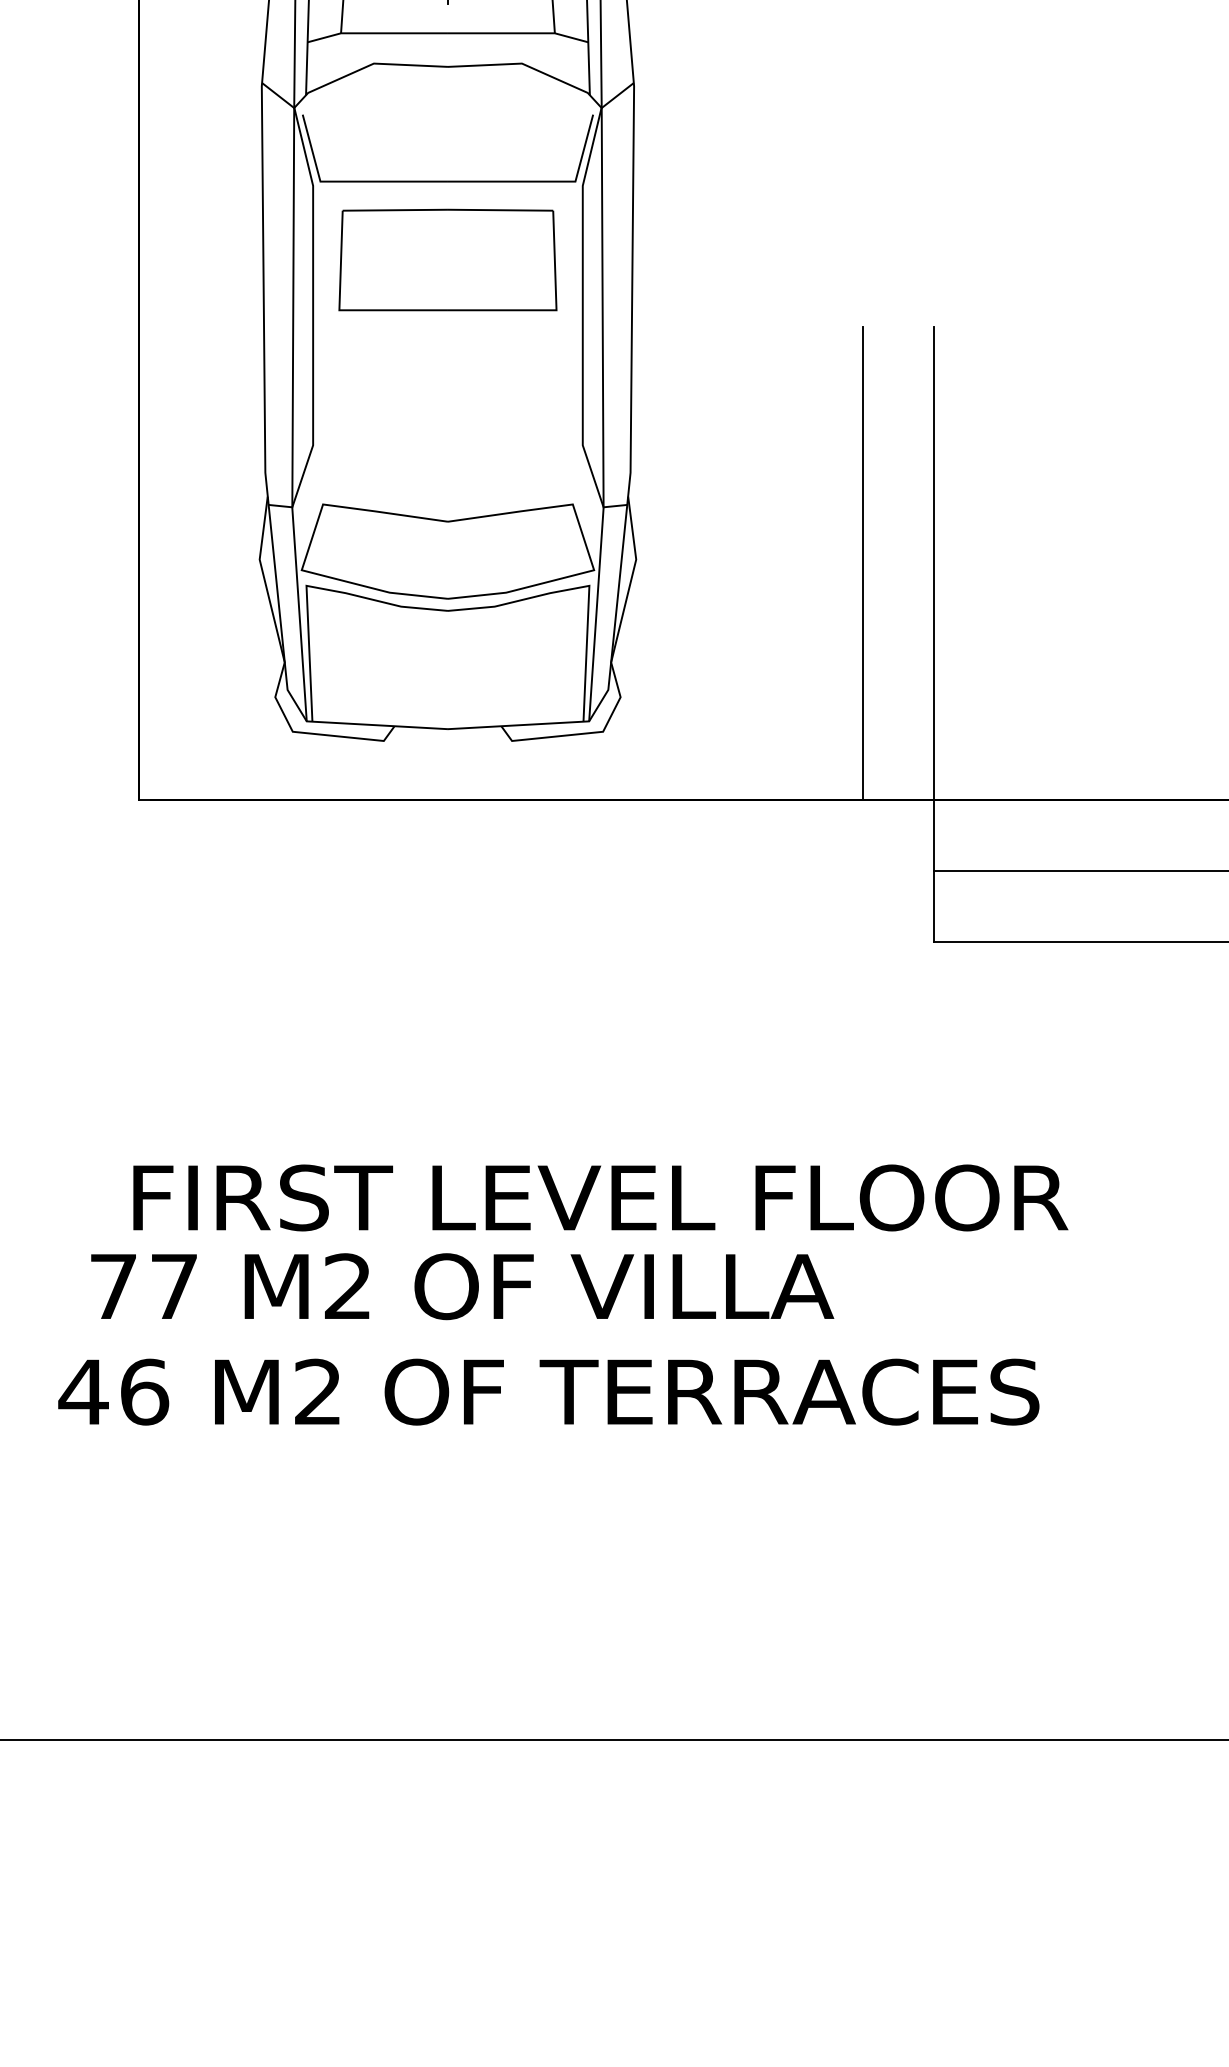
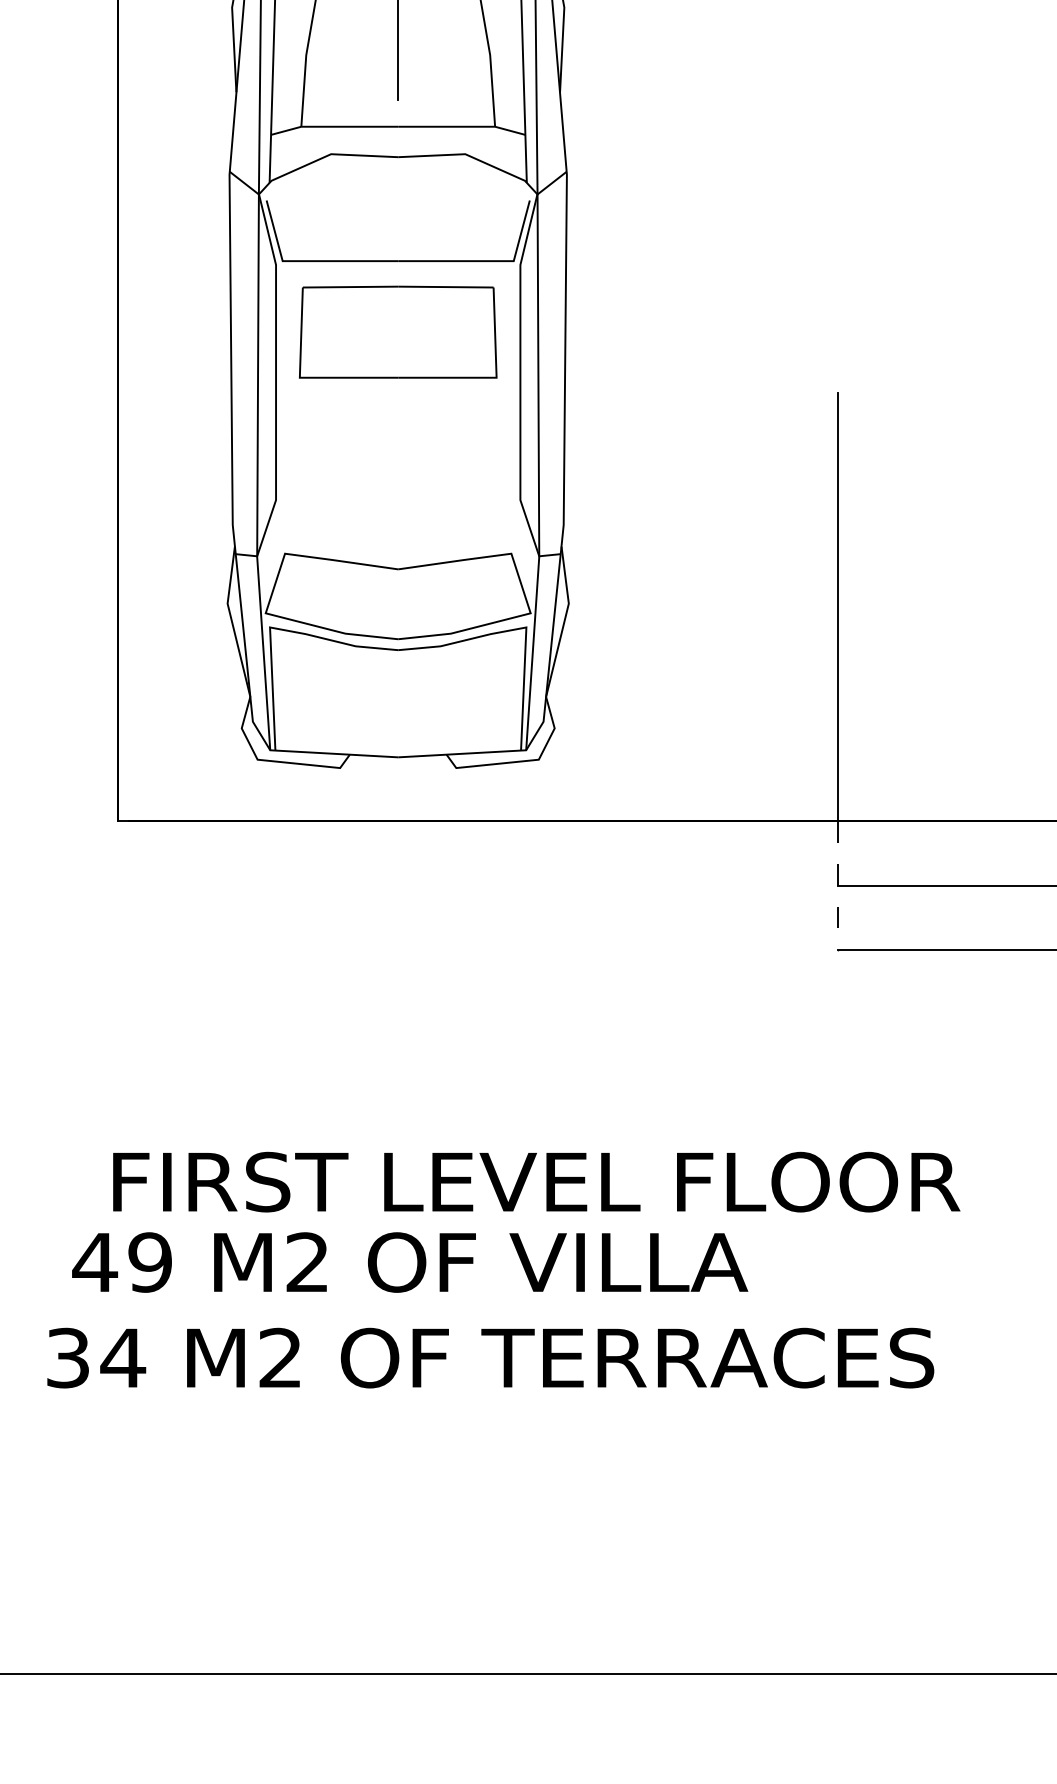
line: (862, 562) -> (773, 606), removed
line: (933, 870) -> (838, 885), solid -> dashed
text: (143, 1286) -> (122, 1262), 77 -> 49
text: (113, 1391) -> (95, 1357), 46 -> 34

